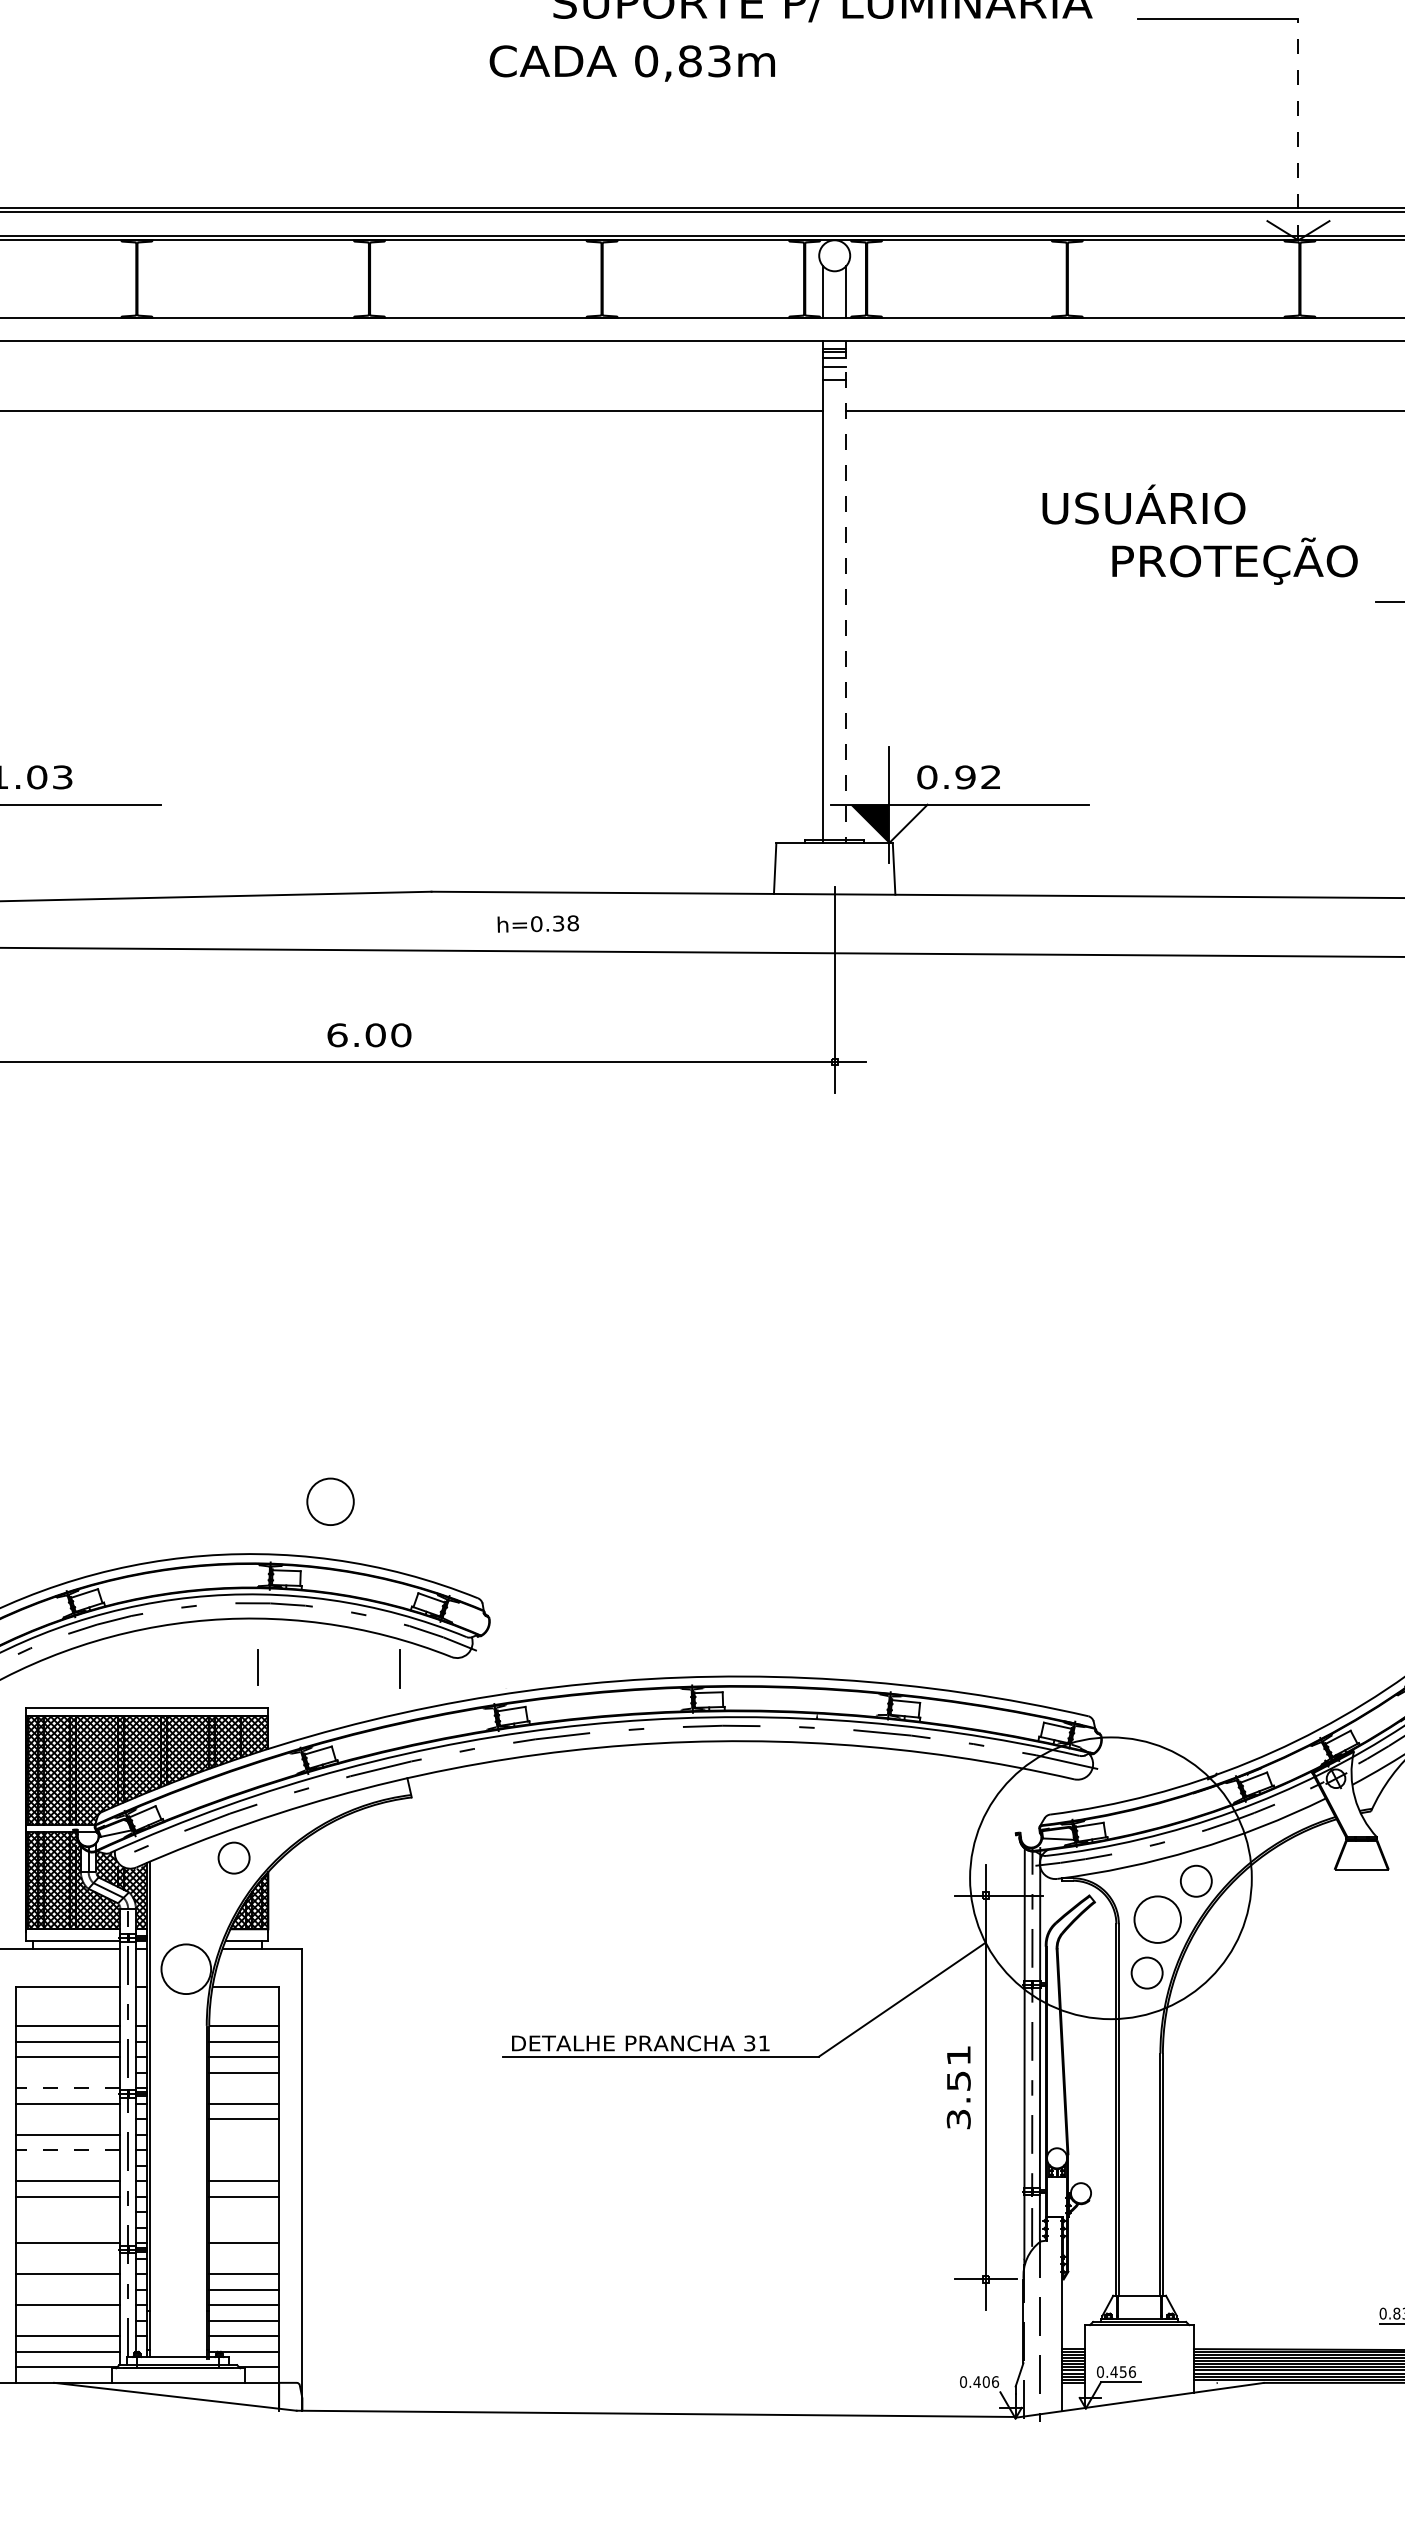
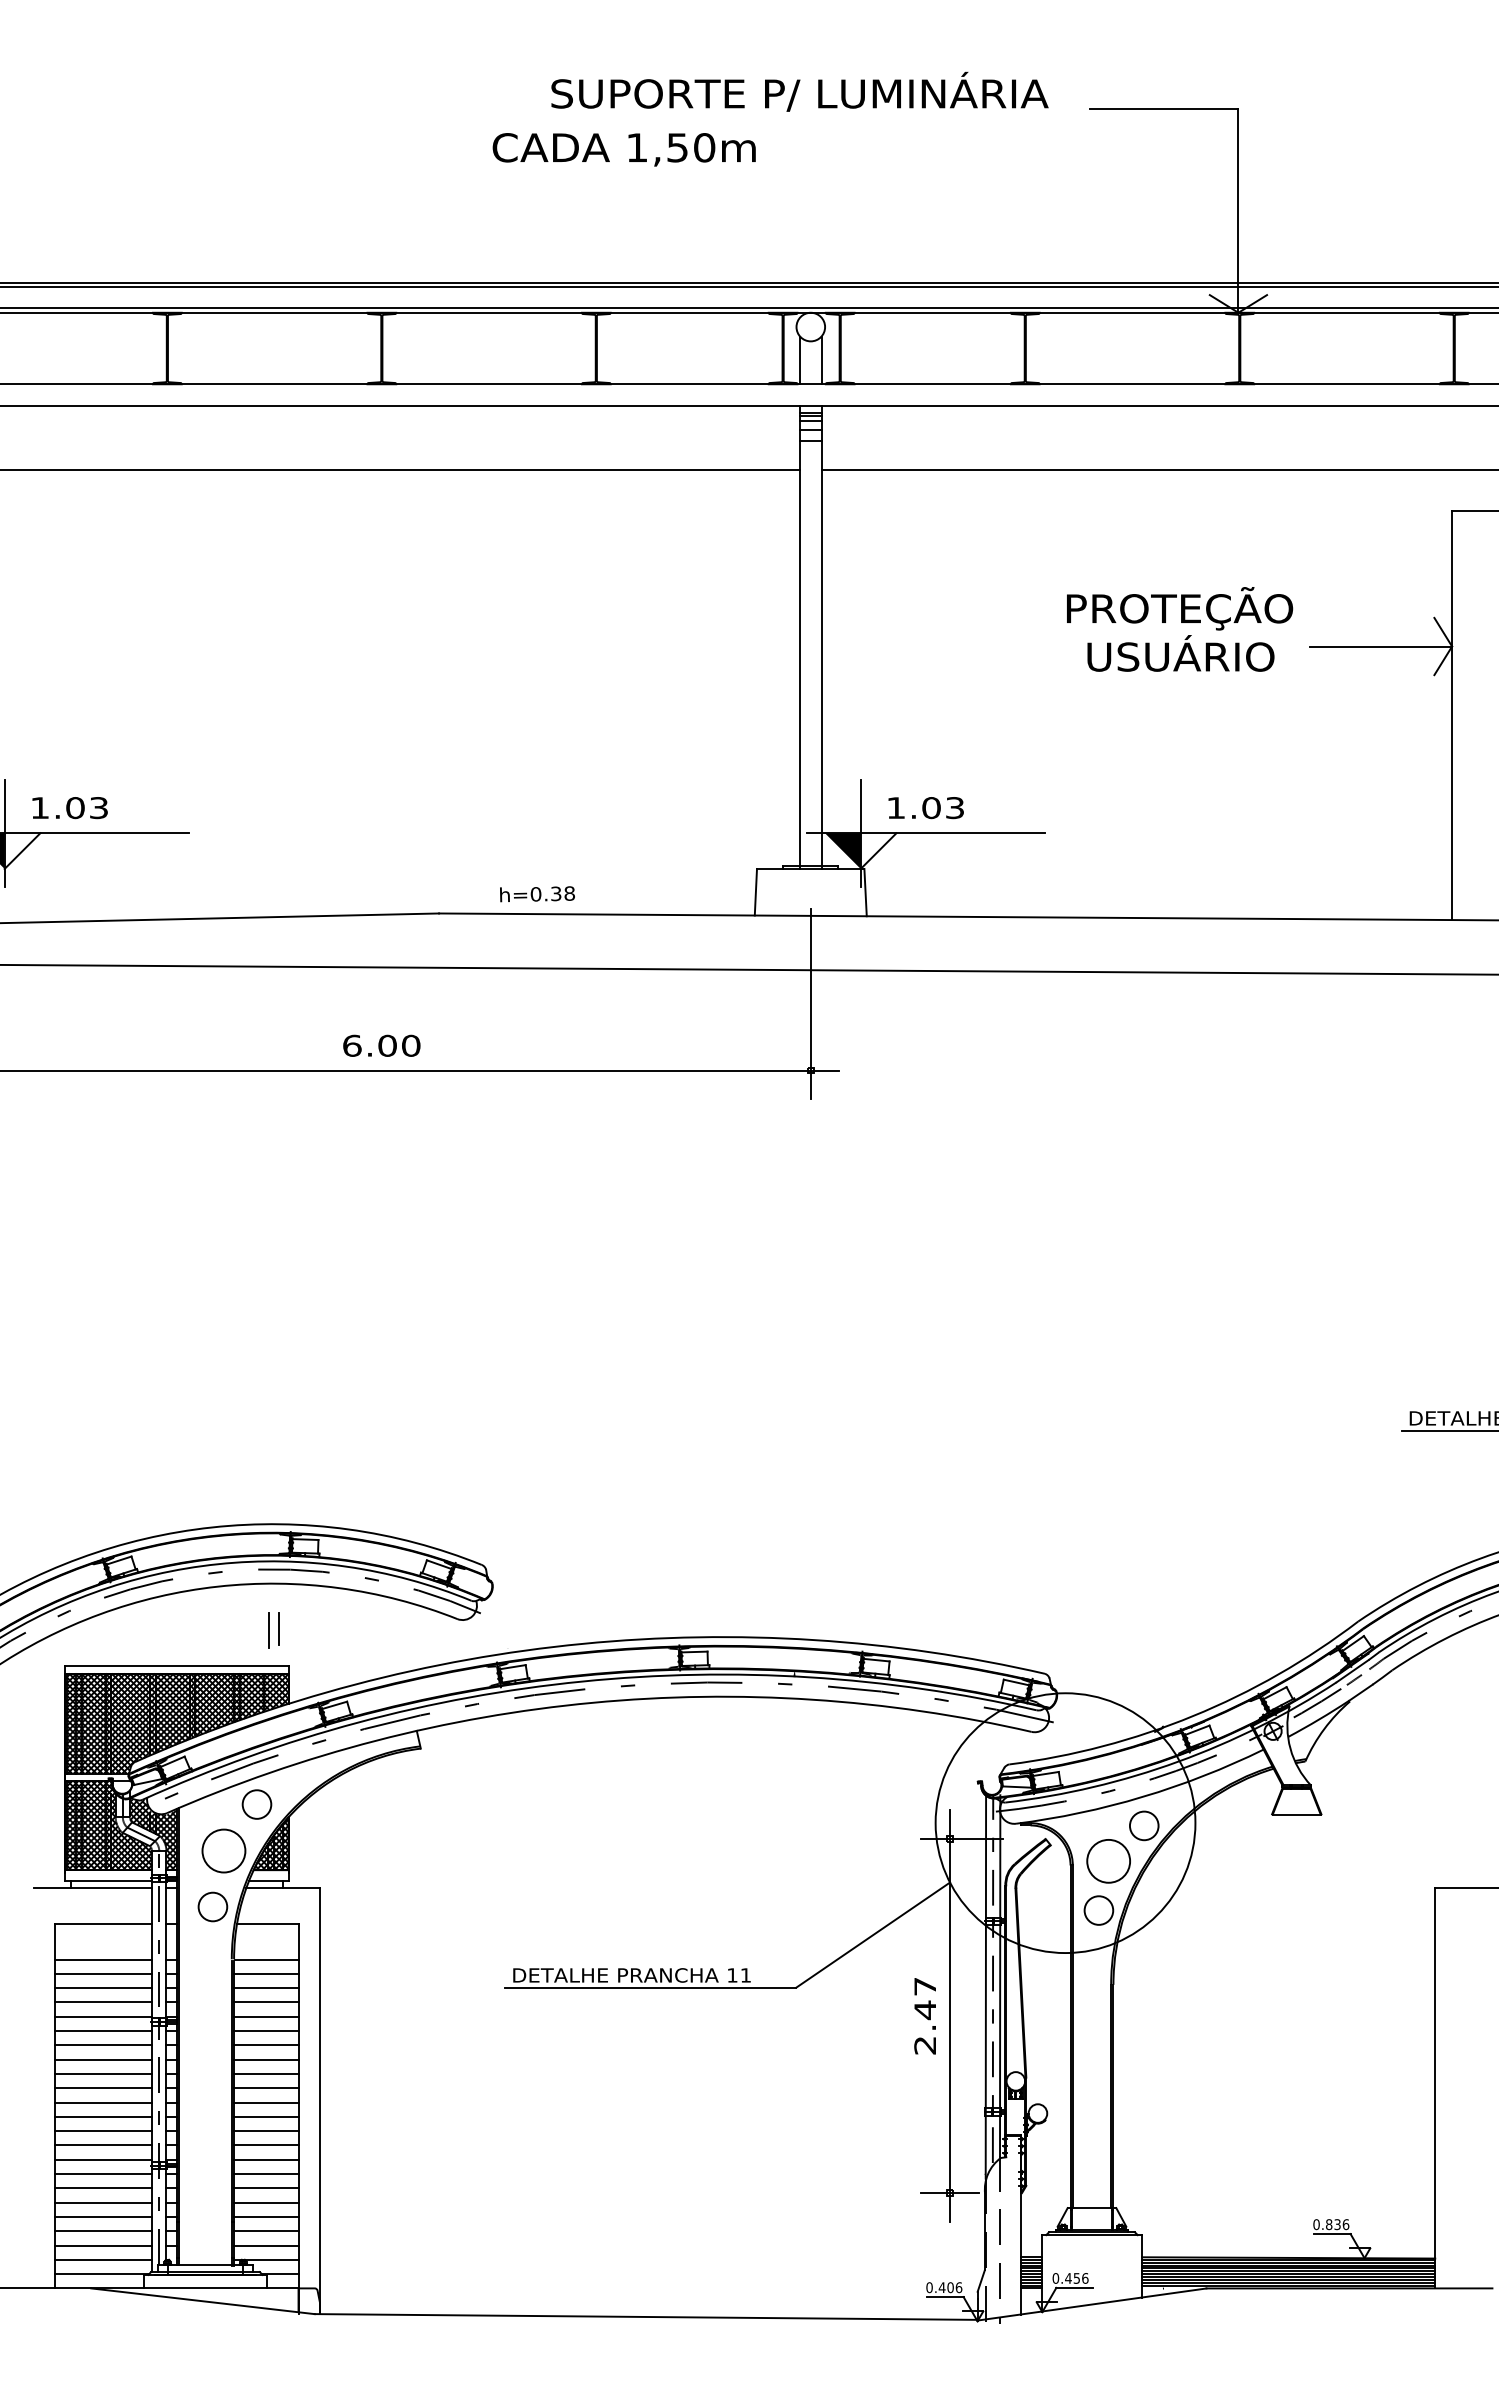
text: (682, 61) -> (670, 147), 0,83m -> 1,50m
line: (1298, 129) -> (1238, 210), dashed -> solid
text: (1143, 504) -> (1180, 653), moved
line: (846, 592) -> (821, 637), dashed -> solid
text: (959, 777) -> (925, 808), 0.92 -> 1.03
text: (538, 924) -> (537, 894), moved
circle: (330, 1501) -> (223, 1850), moved
line: (399, 1669) -> (268, 1630), moved
circle: (185, 1968) -> (212, 1906), size x0.62
text: (749, 2043) -> (732, 1975), 31 -> 11
line: (67, 2072) -> (103, 2002), added
line: (67, 2087) -> (103, 2016), dashed -> solid
line: (244, 2087) -> (266, 2016), added
text: (959, 2087) -> (925, 2016), 3.51 -> 2.47
line: (67, 2119) -> (103, 2045), added
line: (244, 2134) -> (266, 2059), added
line: (67, 2149) -> (103, 2073), dashed -> solid
line: (244, 2149) -> (266, 2073), added
line: (67, 2166) -> (103, 2088), added
line: (244, 2166) -> (266, 2088), added
line: (67, 2212) -> (103, 2131), added
line: (244, 2212) -> (266, 2131), added
line: (67, 2227) -> (103, 2145), added
line: (244, 2227) -> (266, 2145), added
line: (67, 2259) -> (103, 2174), added
line: (244, 2259) -> (266, 2174), added
line: (67, 2289) -> (103, 2202), added
line: (67, 2321) -> (103, 2231), added
line: (979, 2392) -> (944, 2297), added

